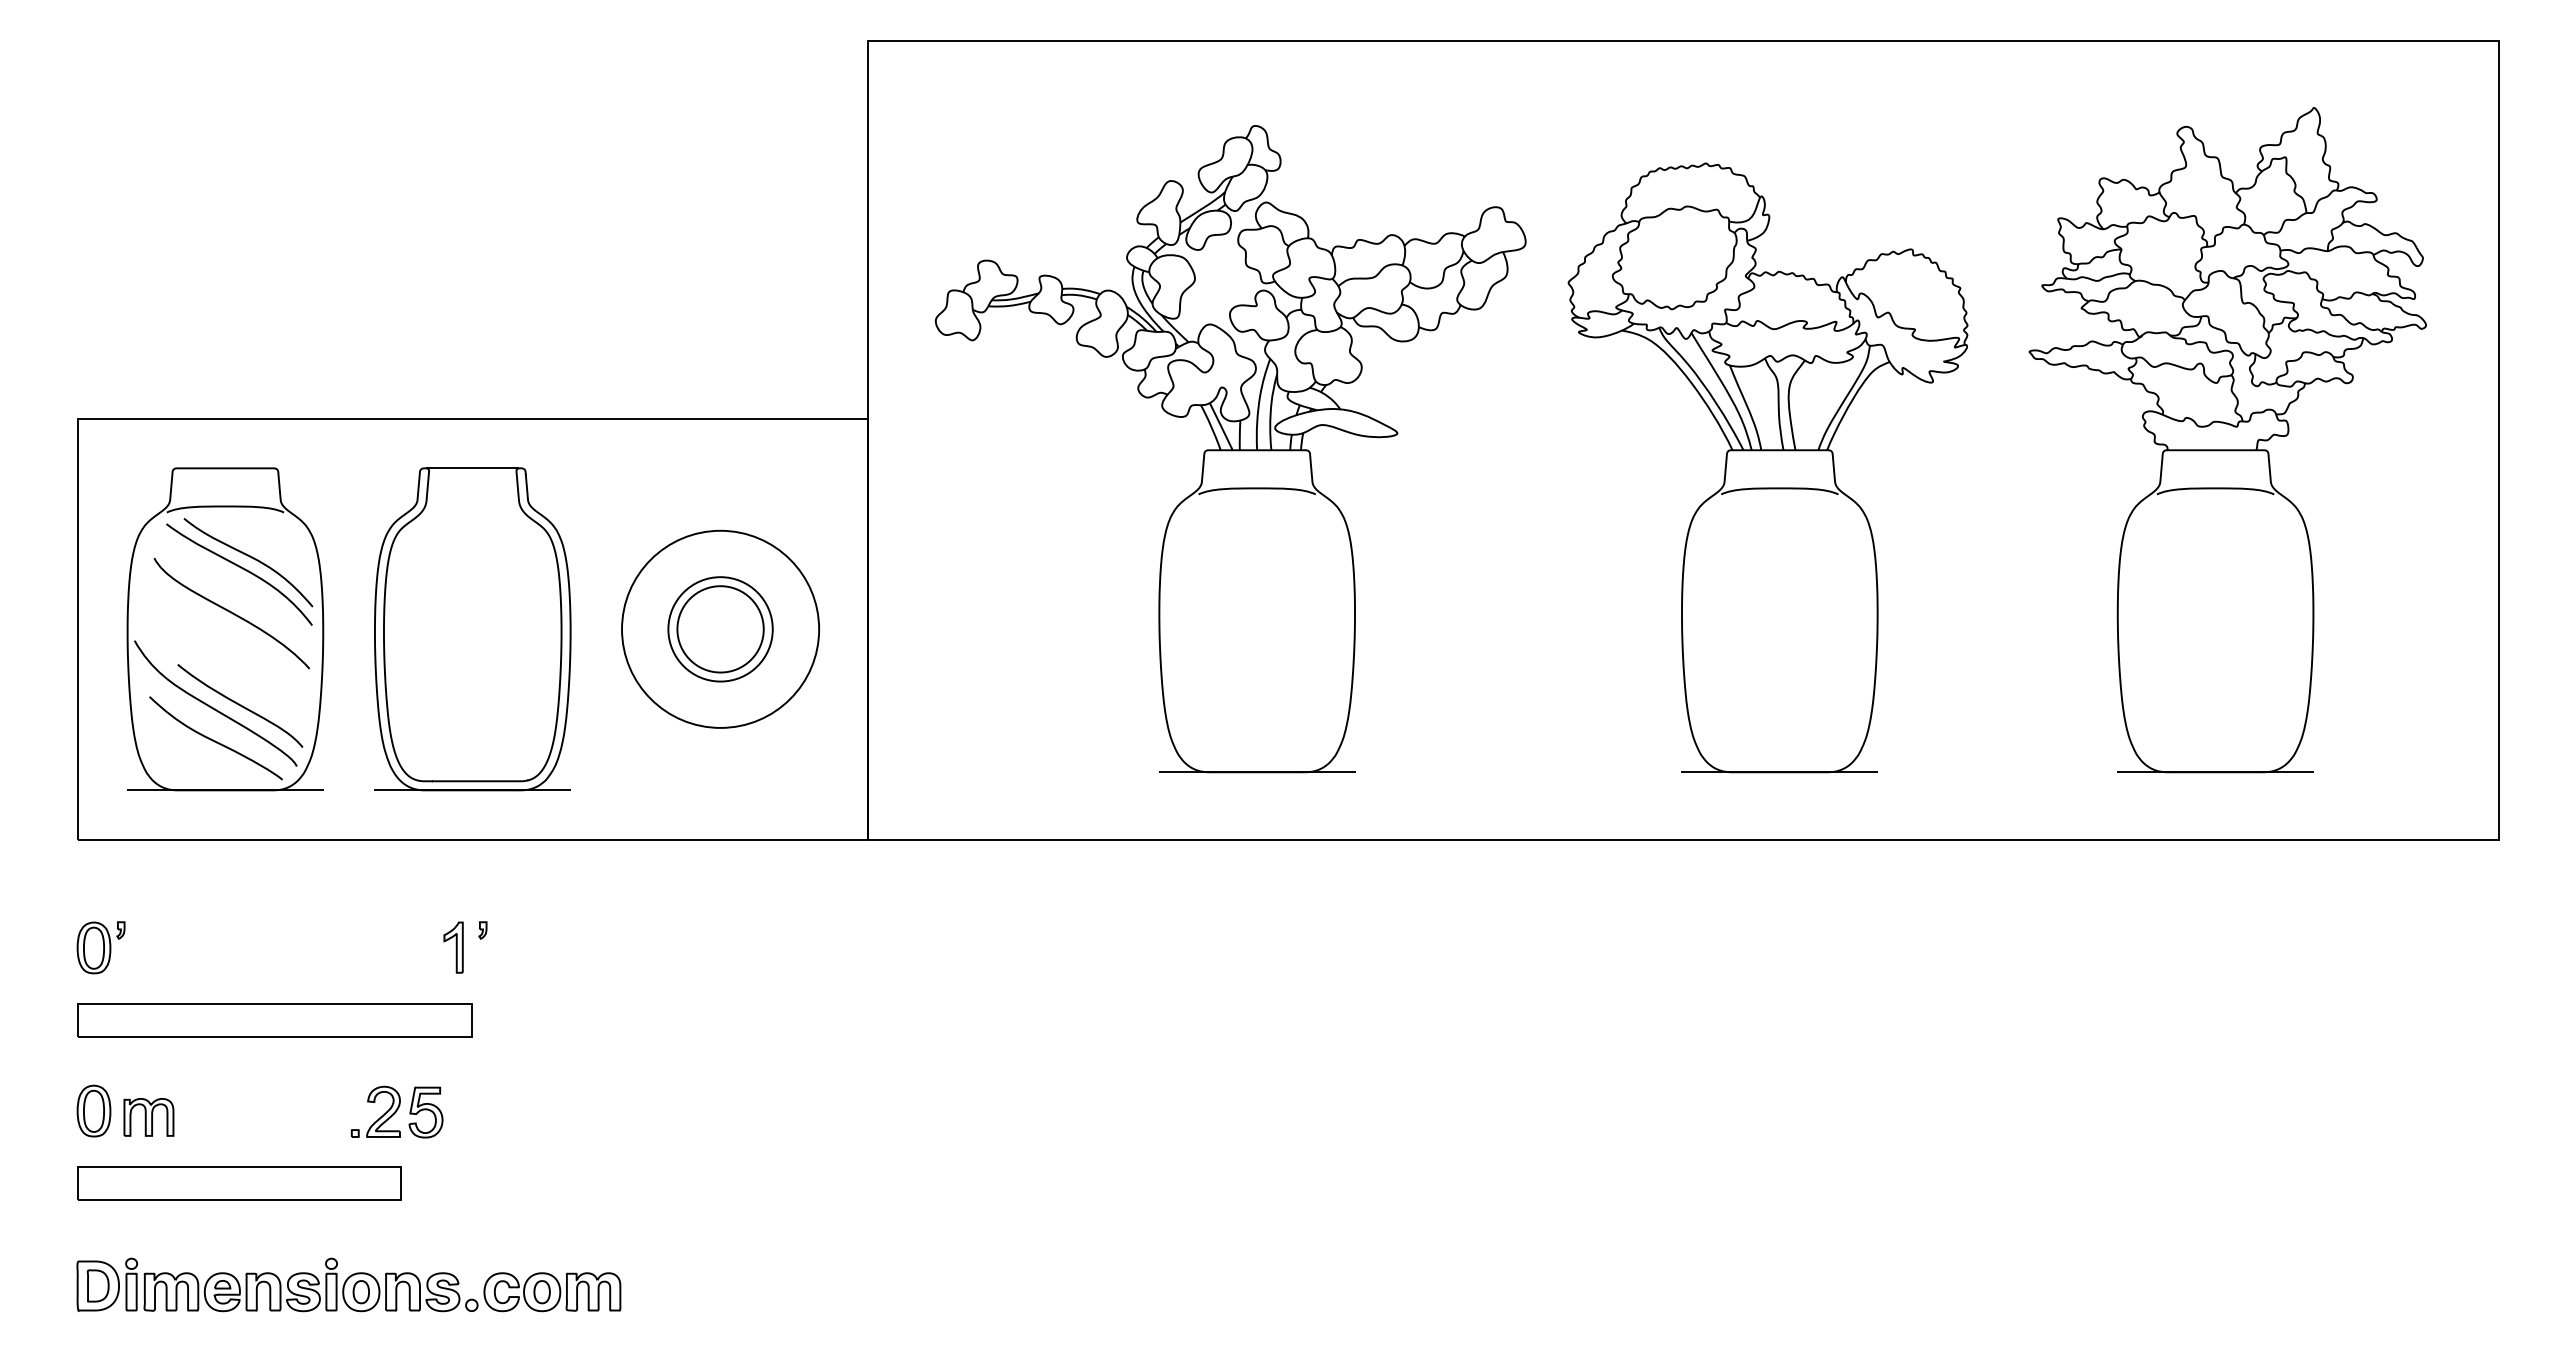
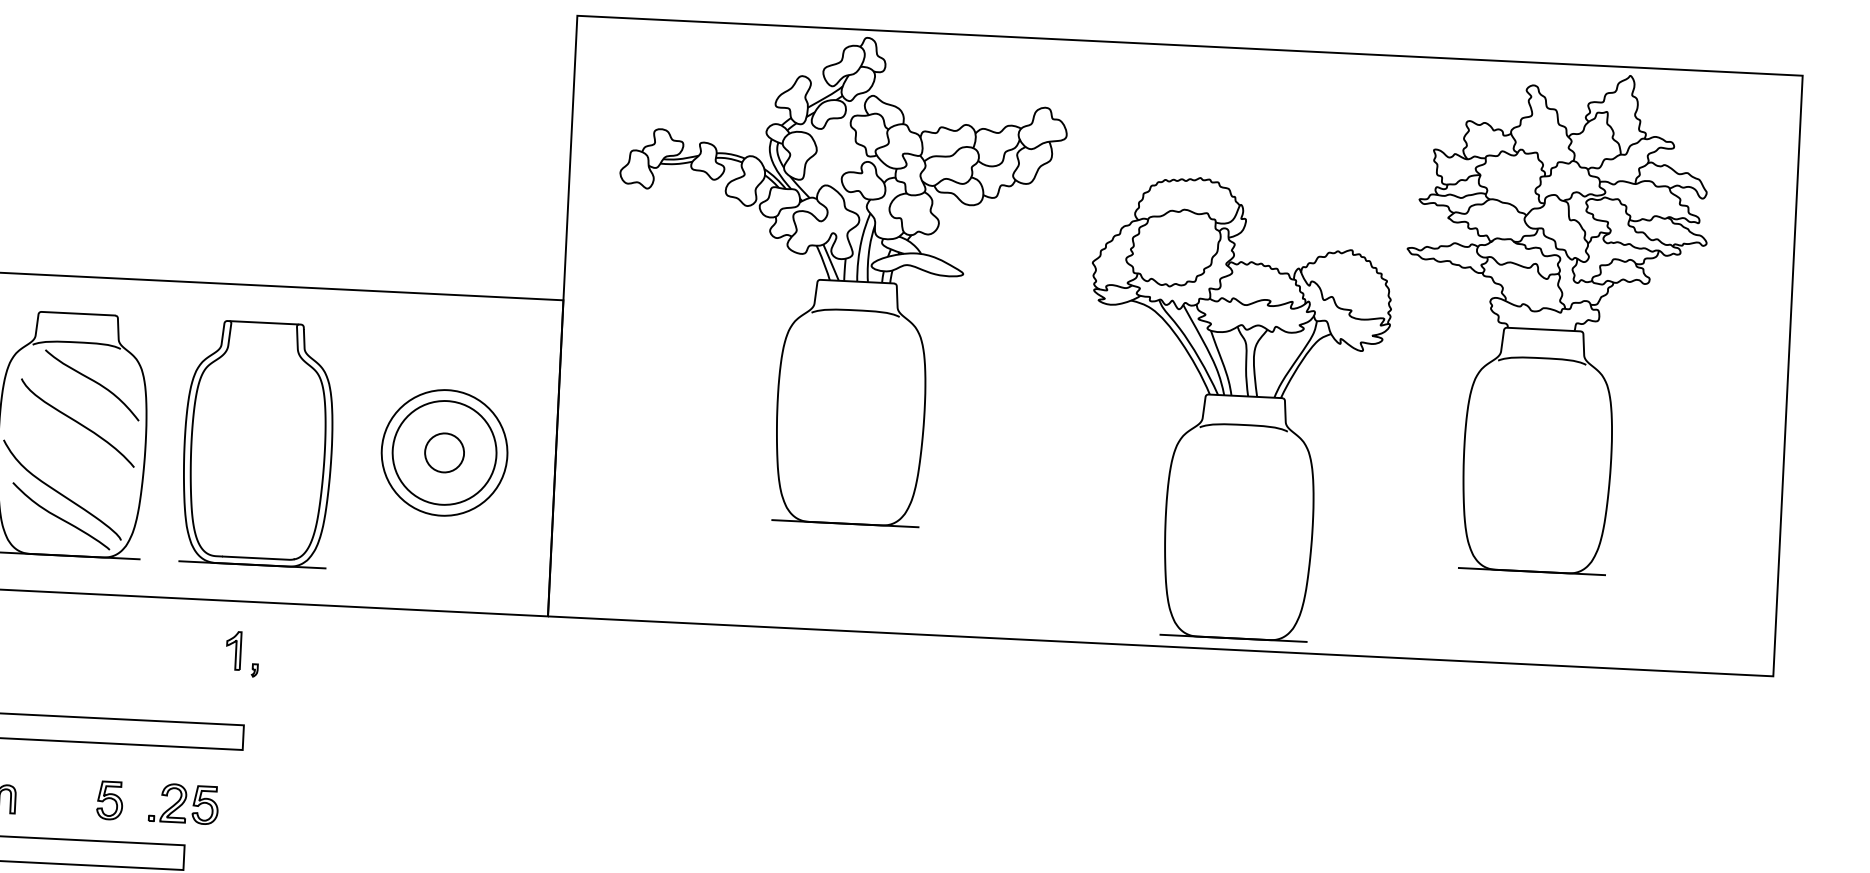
part: (2227, 440) -> (1553, 322), moved
part: (1230, 449) -> (837, 280), moved
part: (1767, 467) -> (1235, 408), moved
curve: (242, 569) -> (87, 390), removed
circle: (720, 628) -> (444, 452), size x0.7
circle: (720, 629) -> (444, 453), size x0.6
circle: (720, 629) -> (444, 453), size x1.6
curve: (240, 705) -> (80, 492), removed
part: (453, 947) -> (233, 650), moved
part: (298, 1112) -> (109, 800), added

